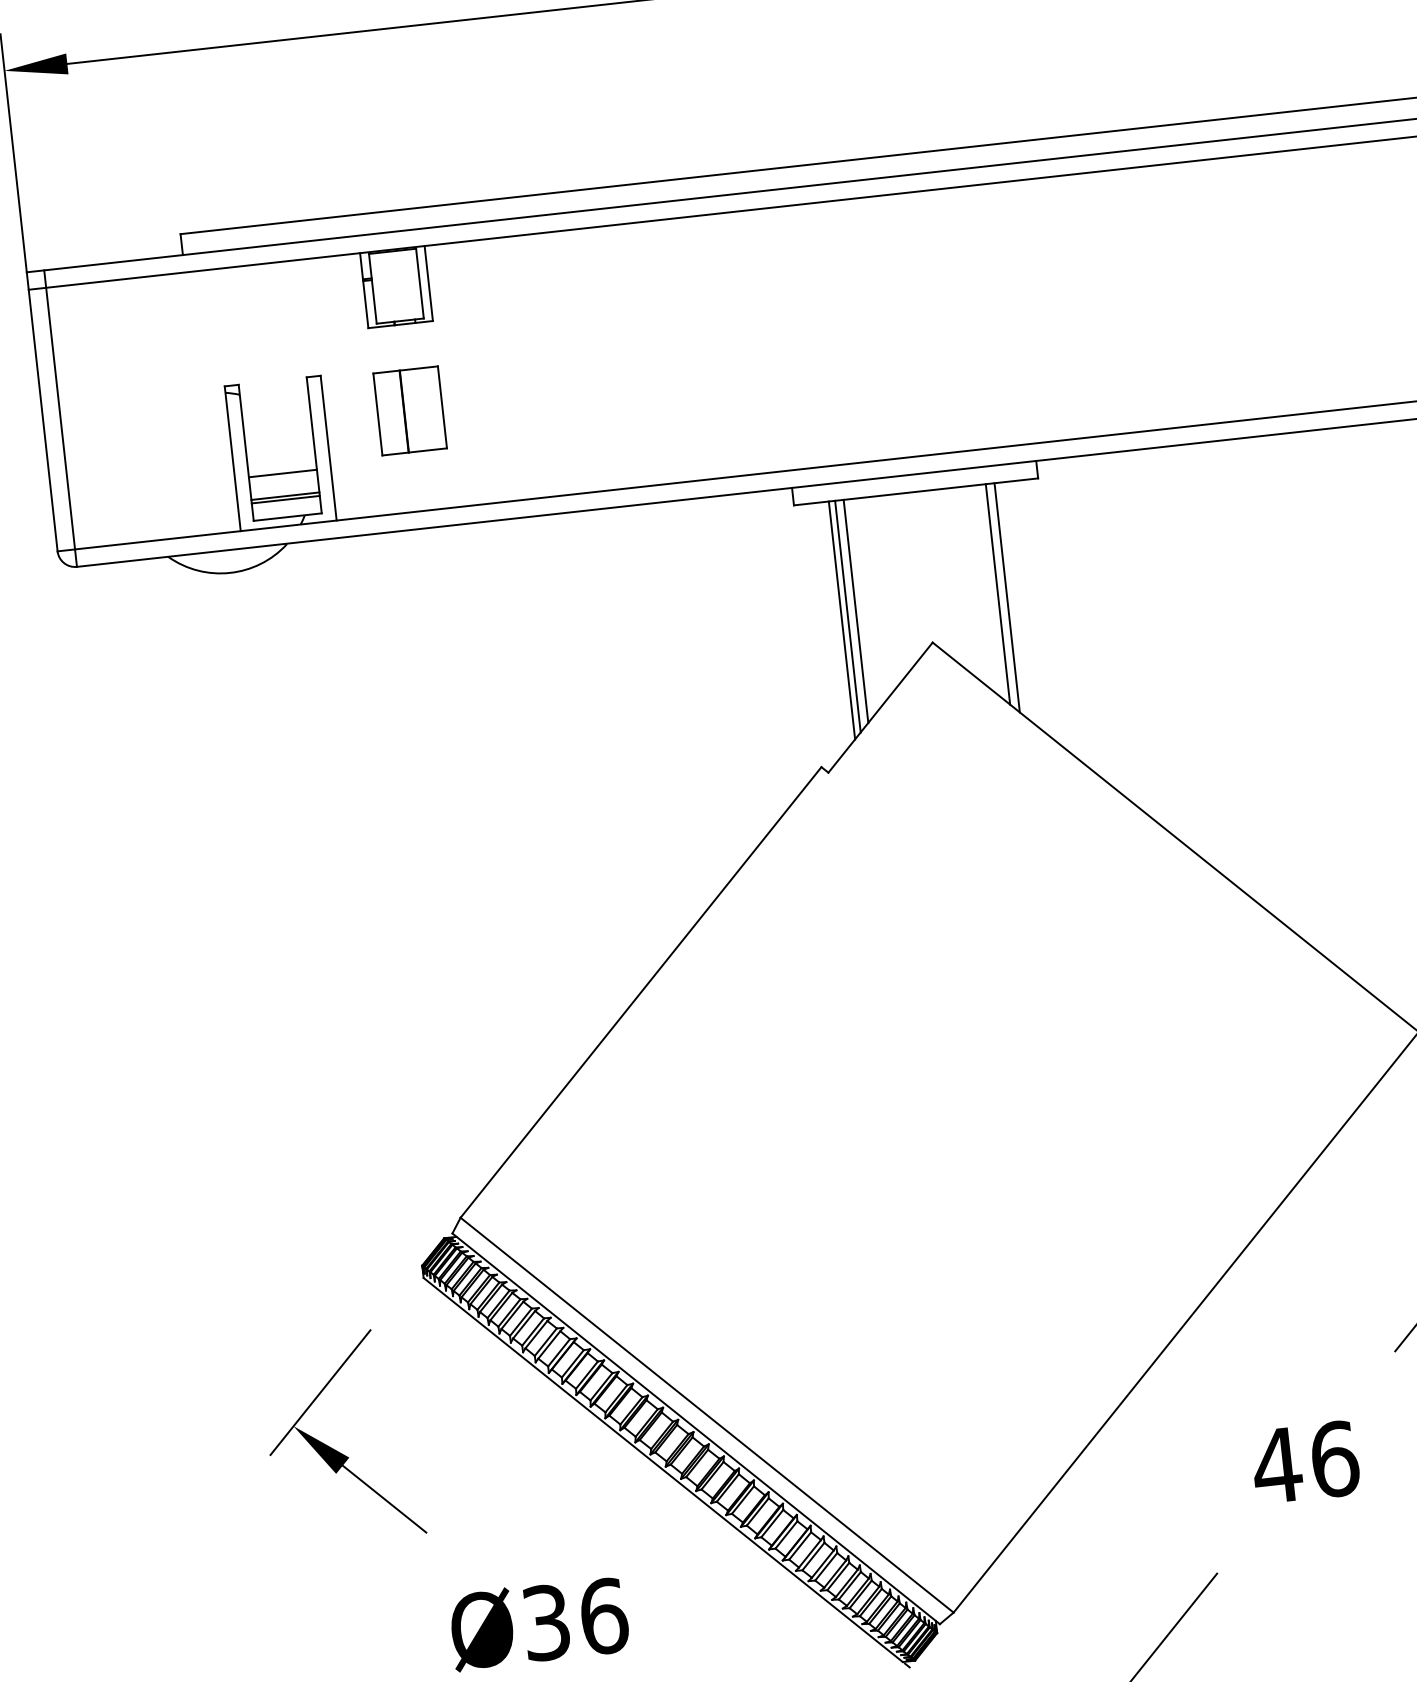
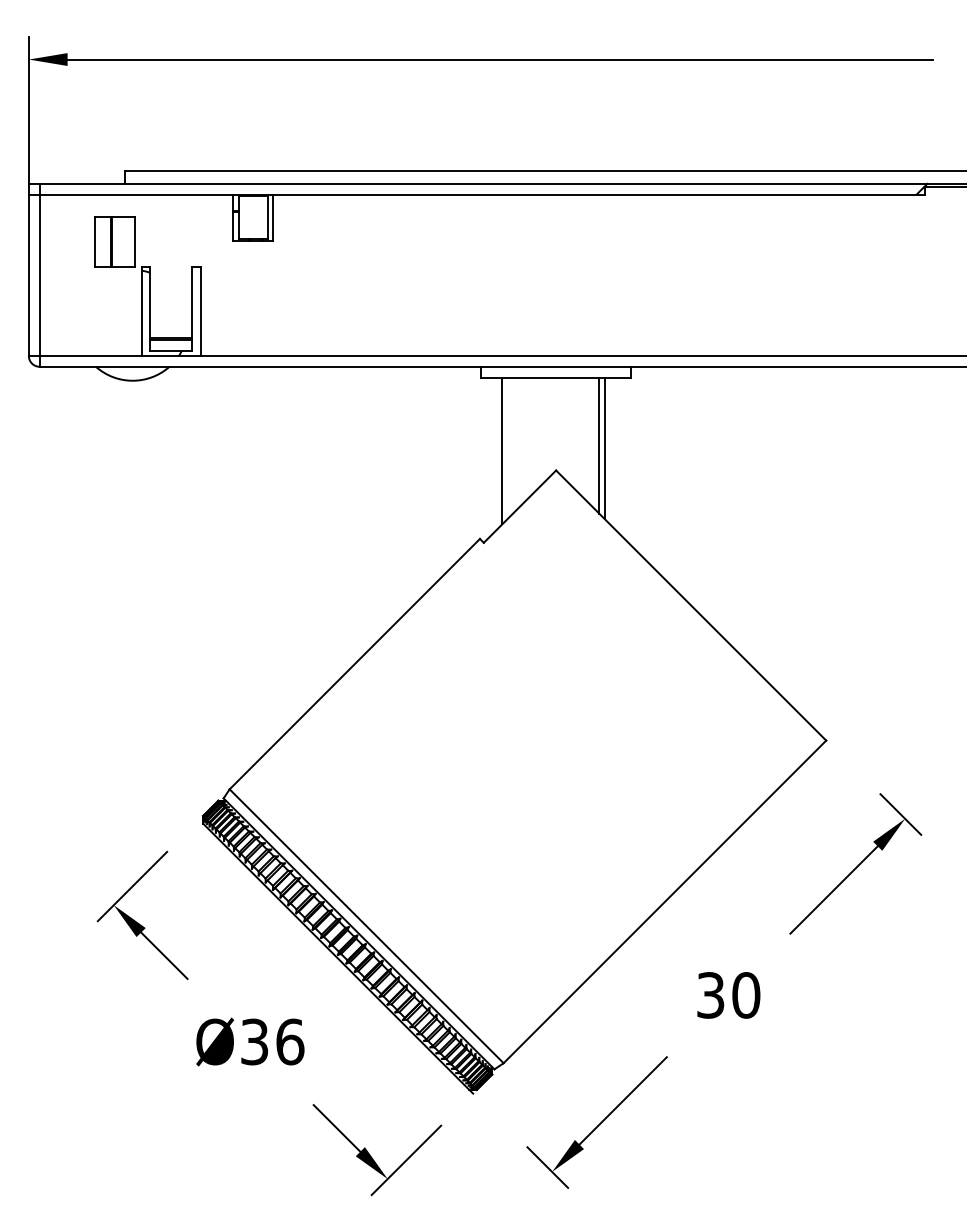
part: (408, 410) -> (114, 241), moved
line: (282, 473) -> (171, 323), removed
line: (856, 611) -> (511, 446), removed
line: (848, 615) -> (506, 448), removed
text: (1305, 1462) -> (728, 995), 46 -> 30

